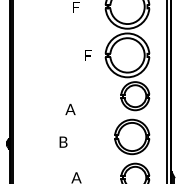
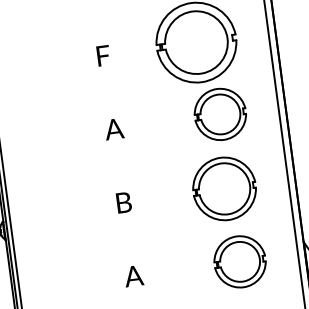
text: (88, 55) -> (104, 55), moved
text: (70, 108) -> (113, 127), moved
text: (63, 141) -> (123, 201), moved

